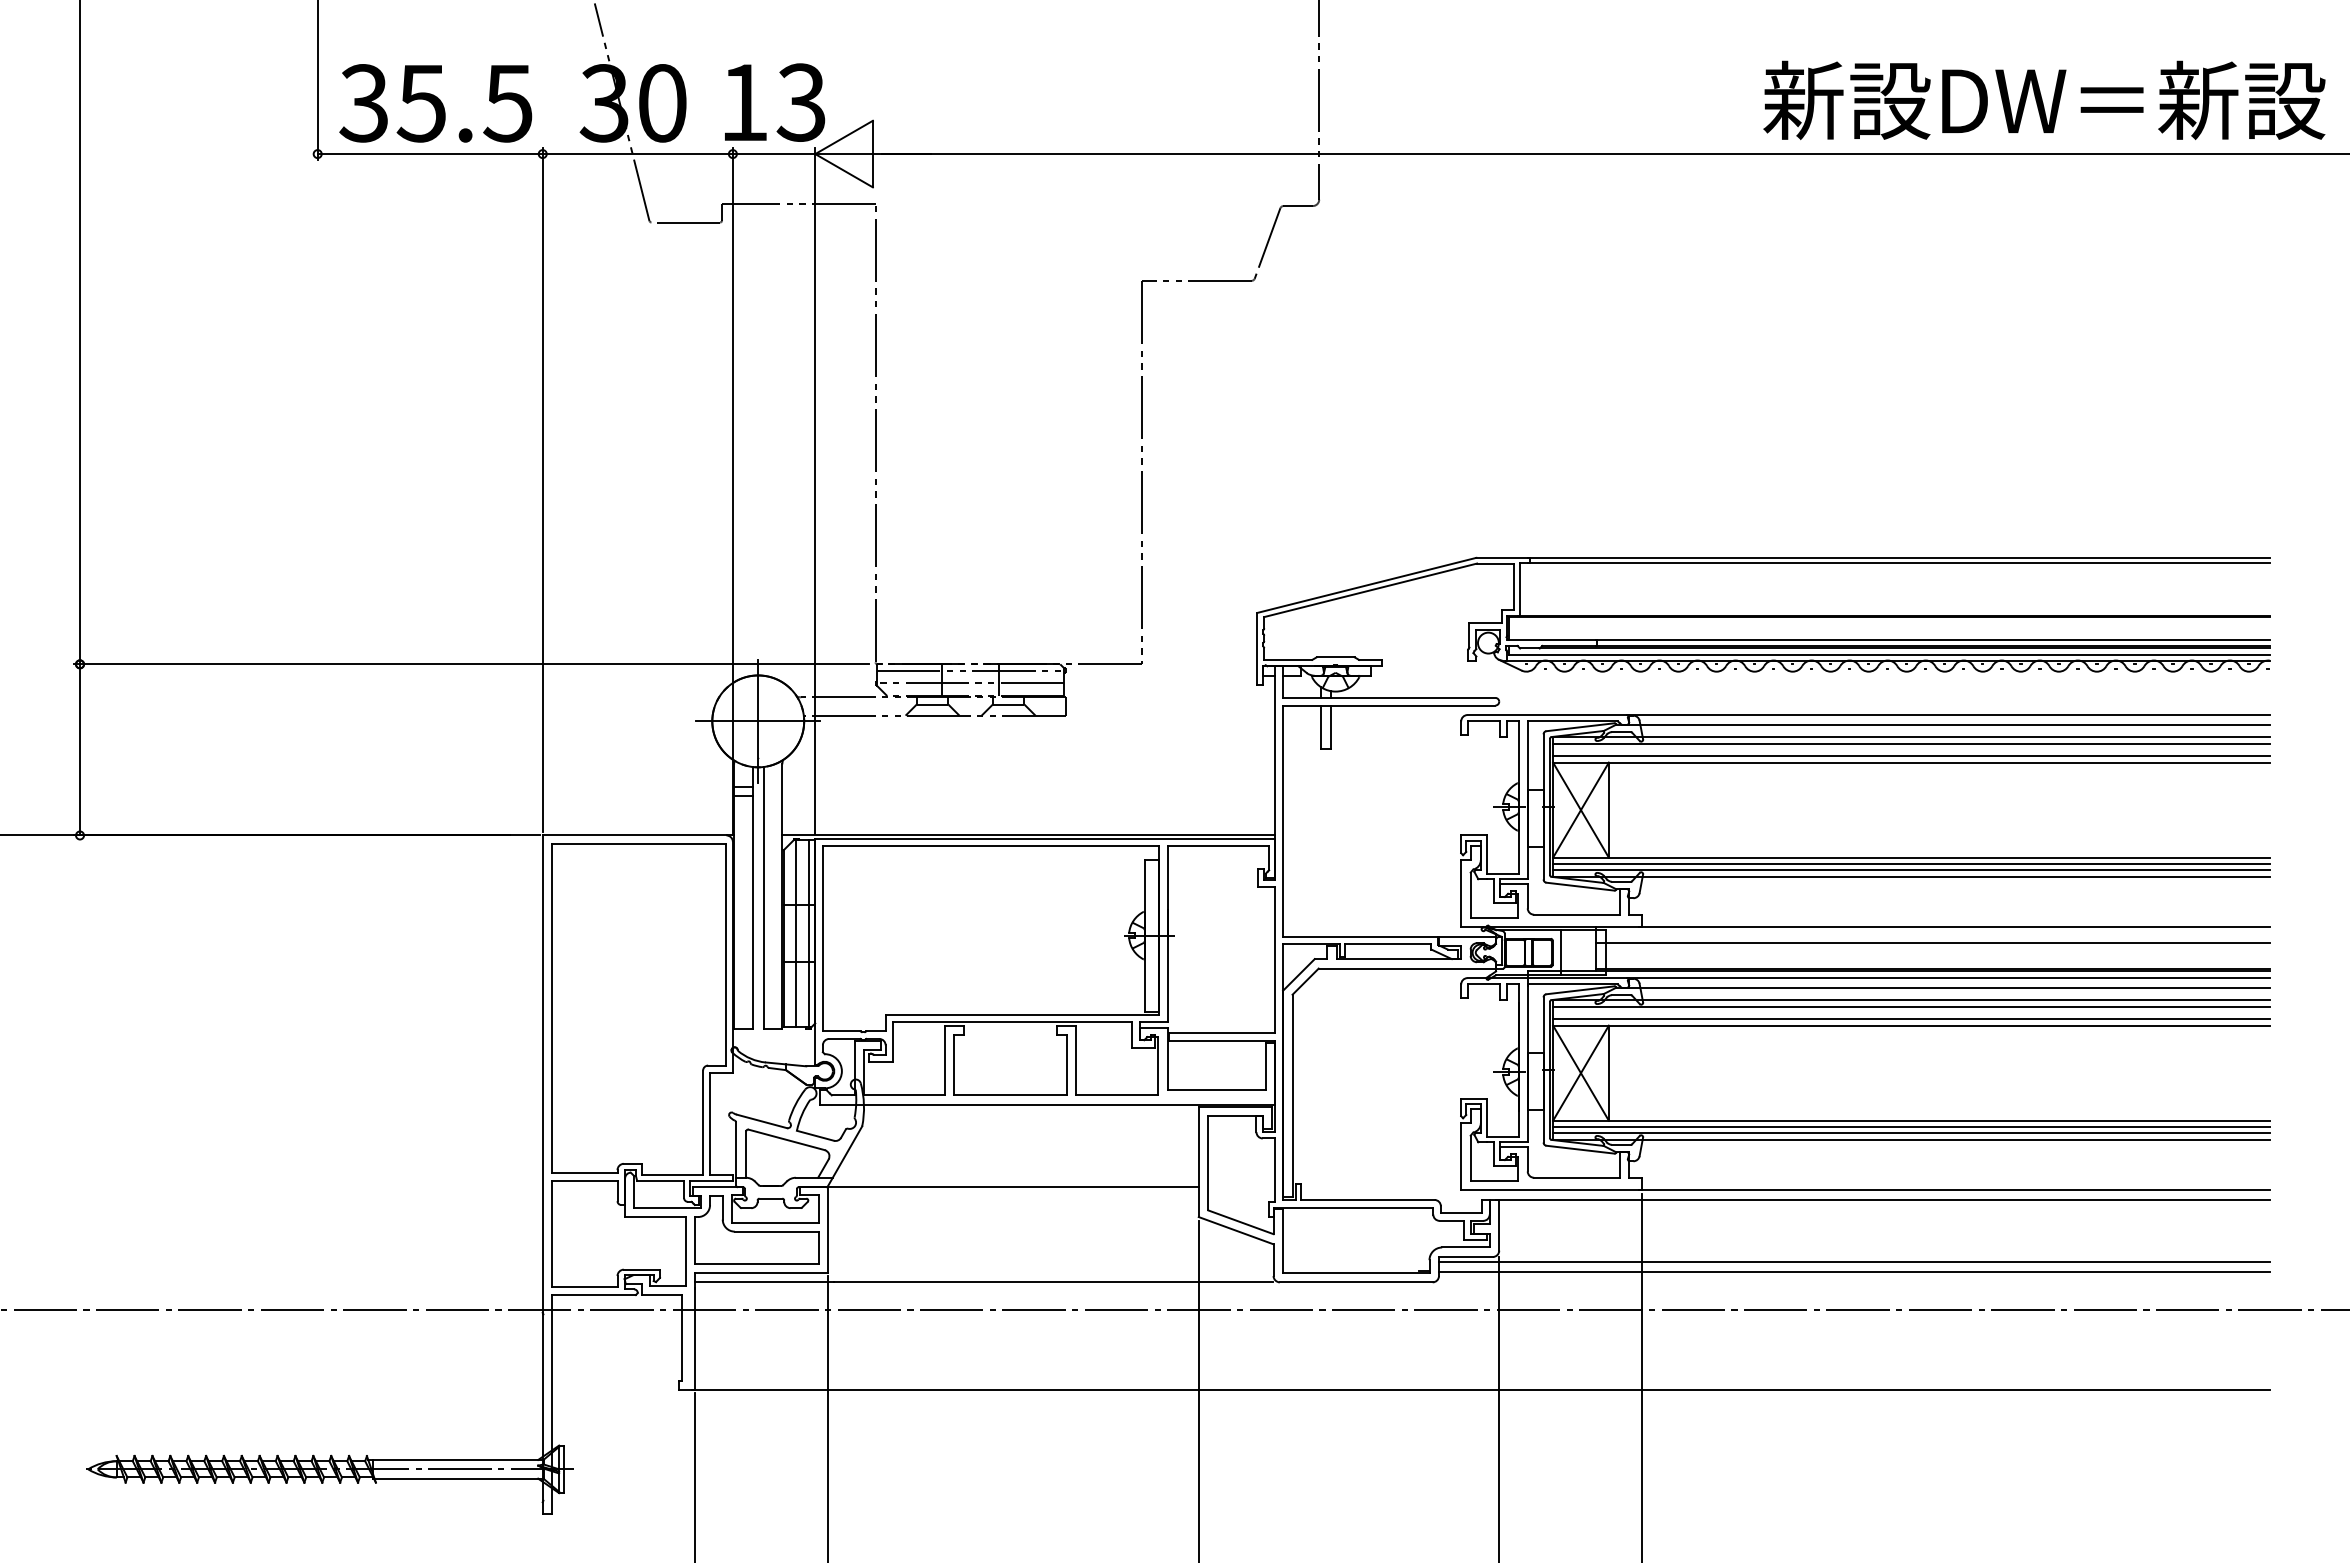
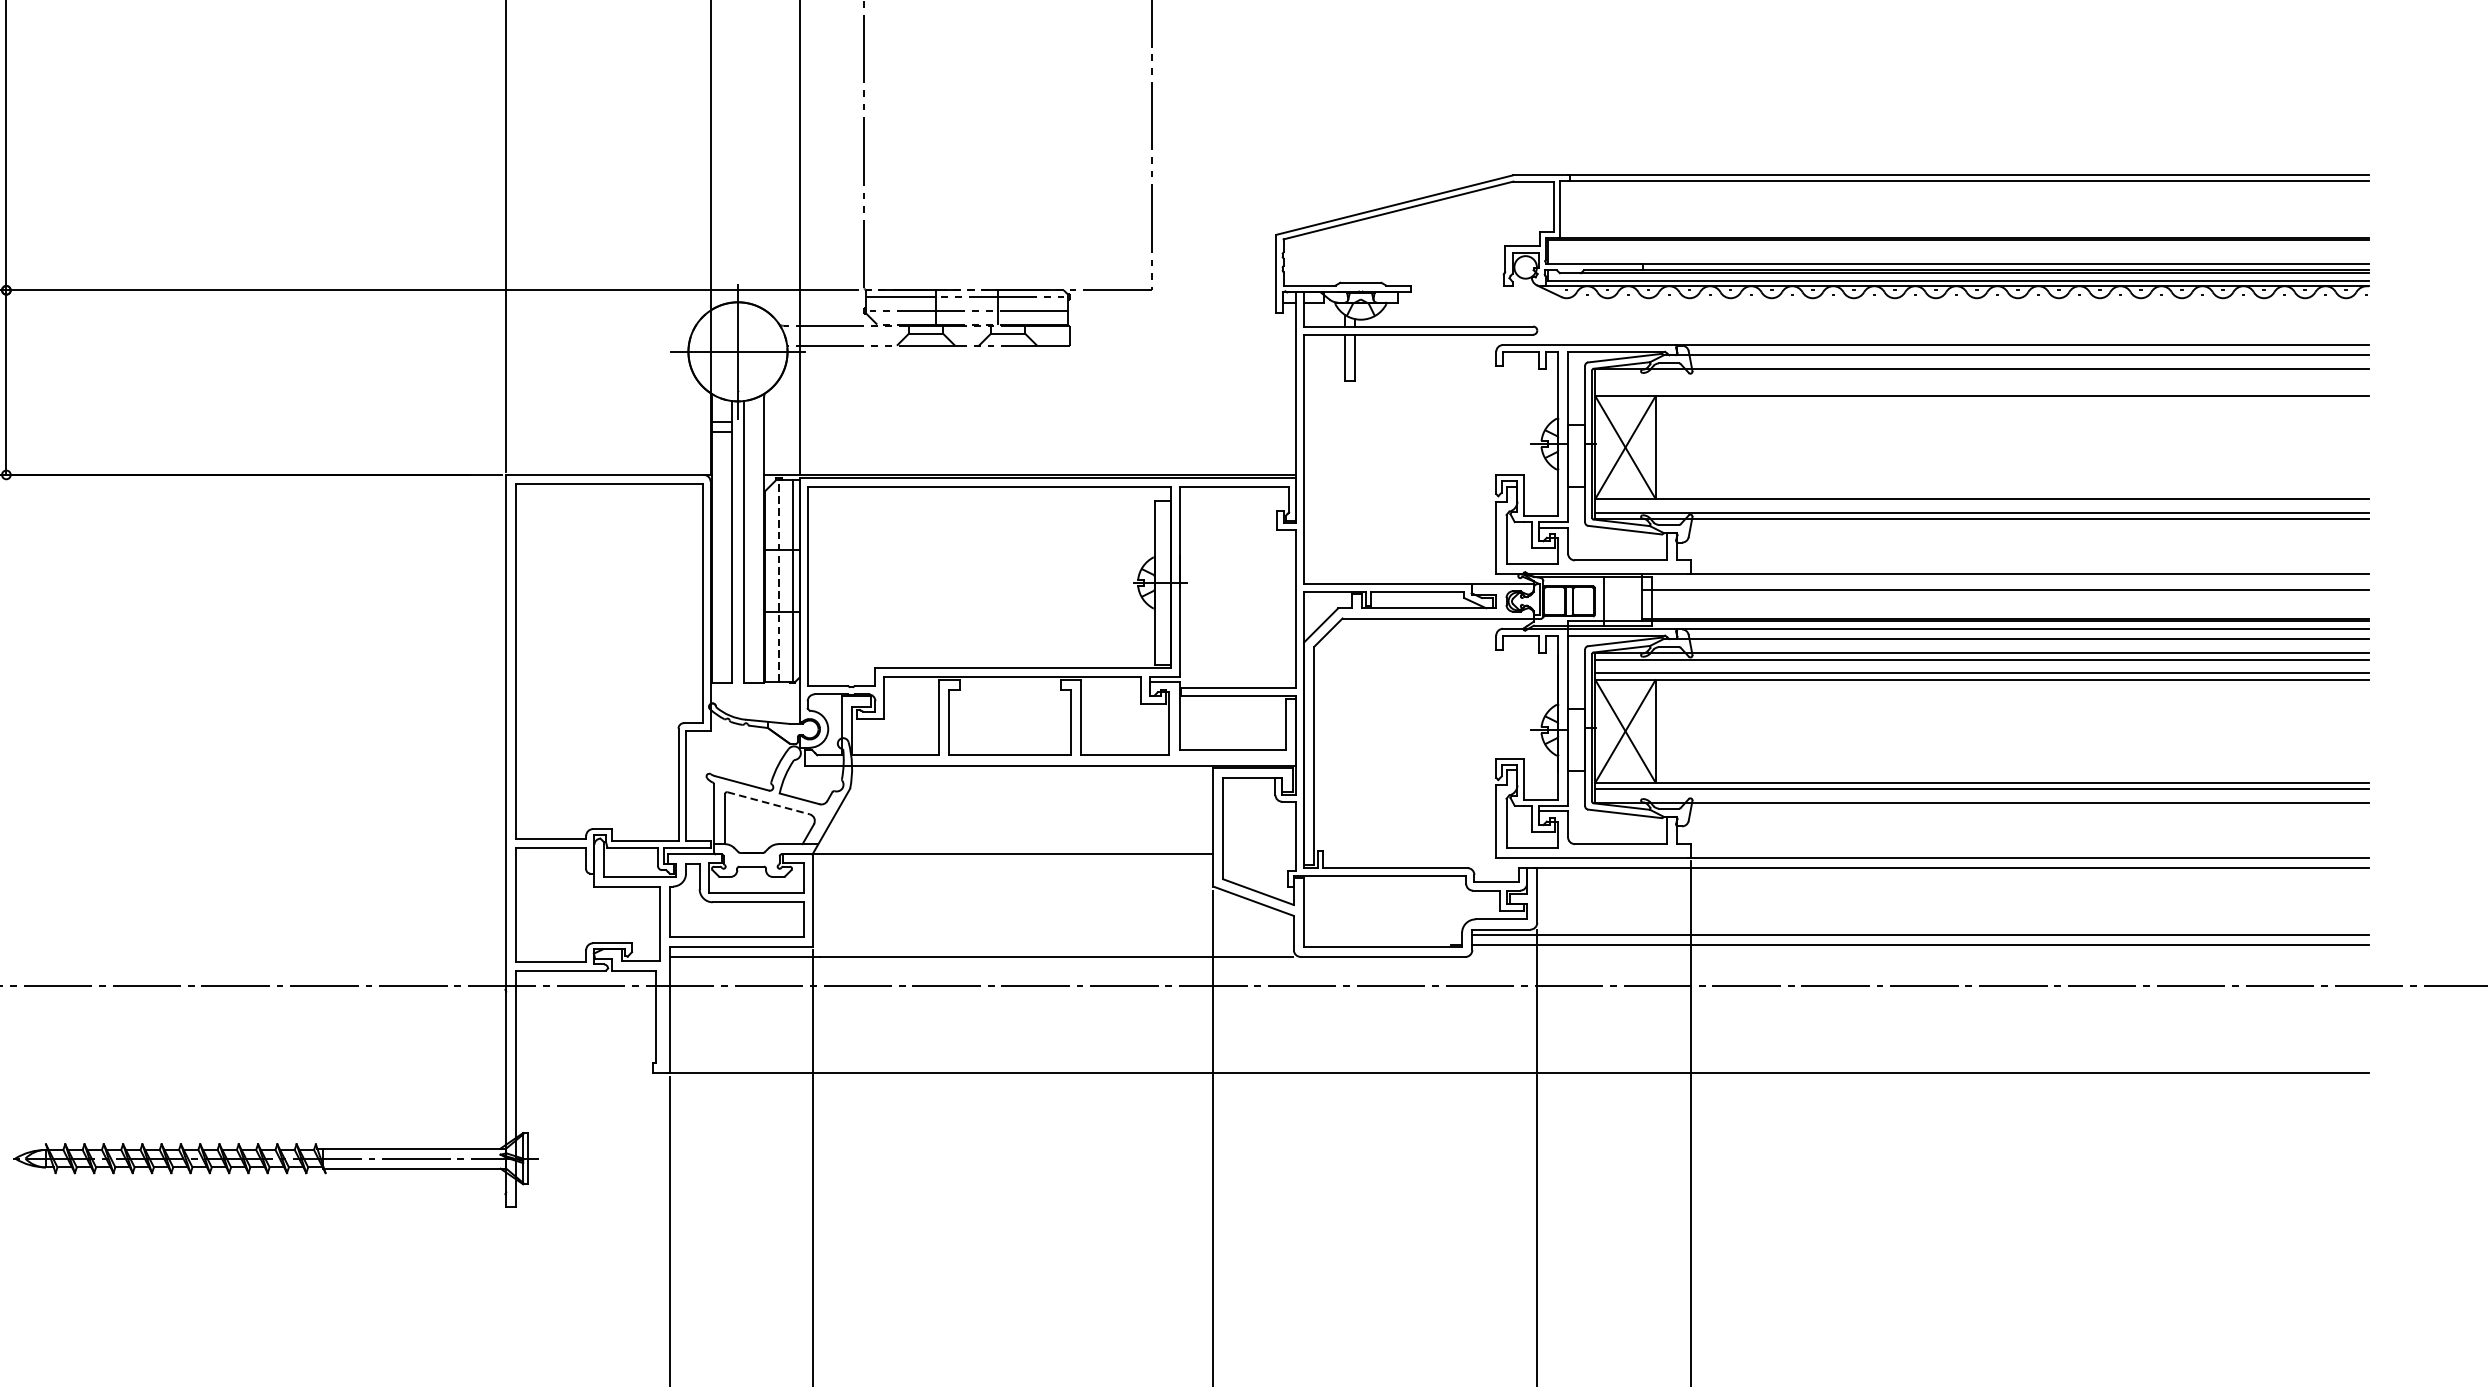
line: (1911, 743) -> (1982, 375), removed
line: (1911, 756) -> (1982, 389), removed
line: (1911, 864) -> (1982, 506), removed
line: (796, 932) -> (779, 579), solid -> dashed
line: (1911, 1133) -> (1982, 796), removed
line: (787, 1140) -> (769, 803), solid -> dashed

